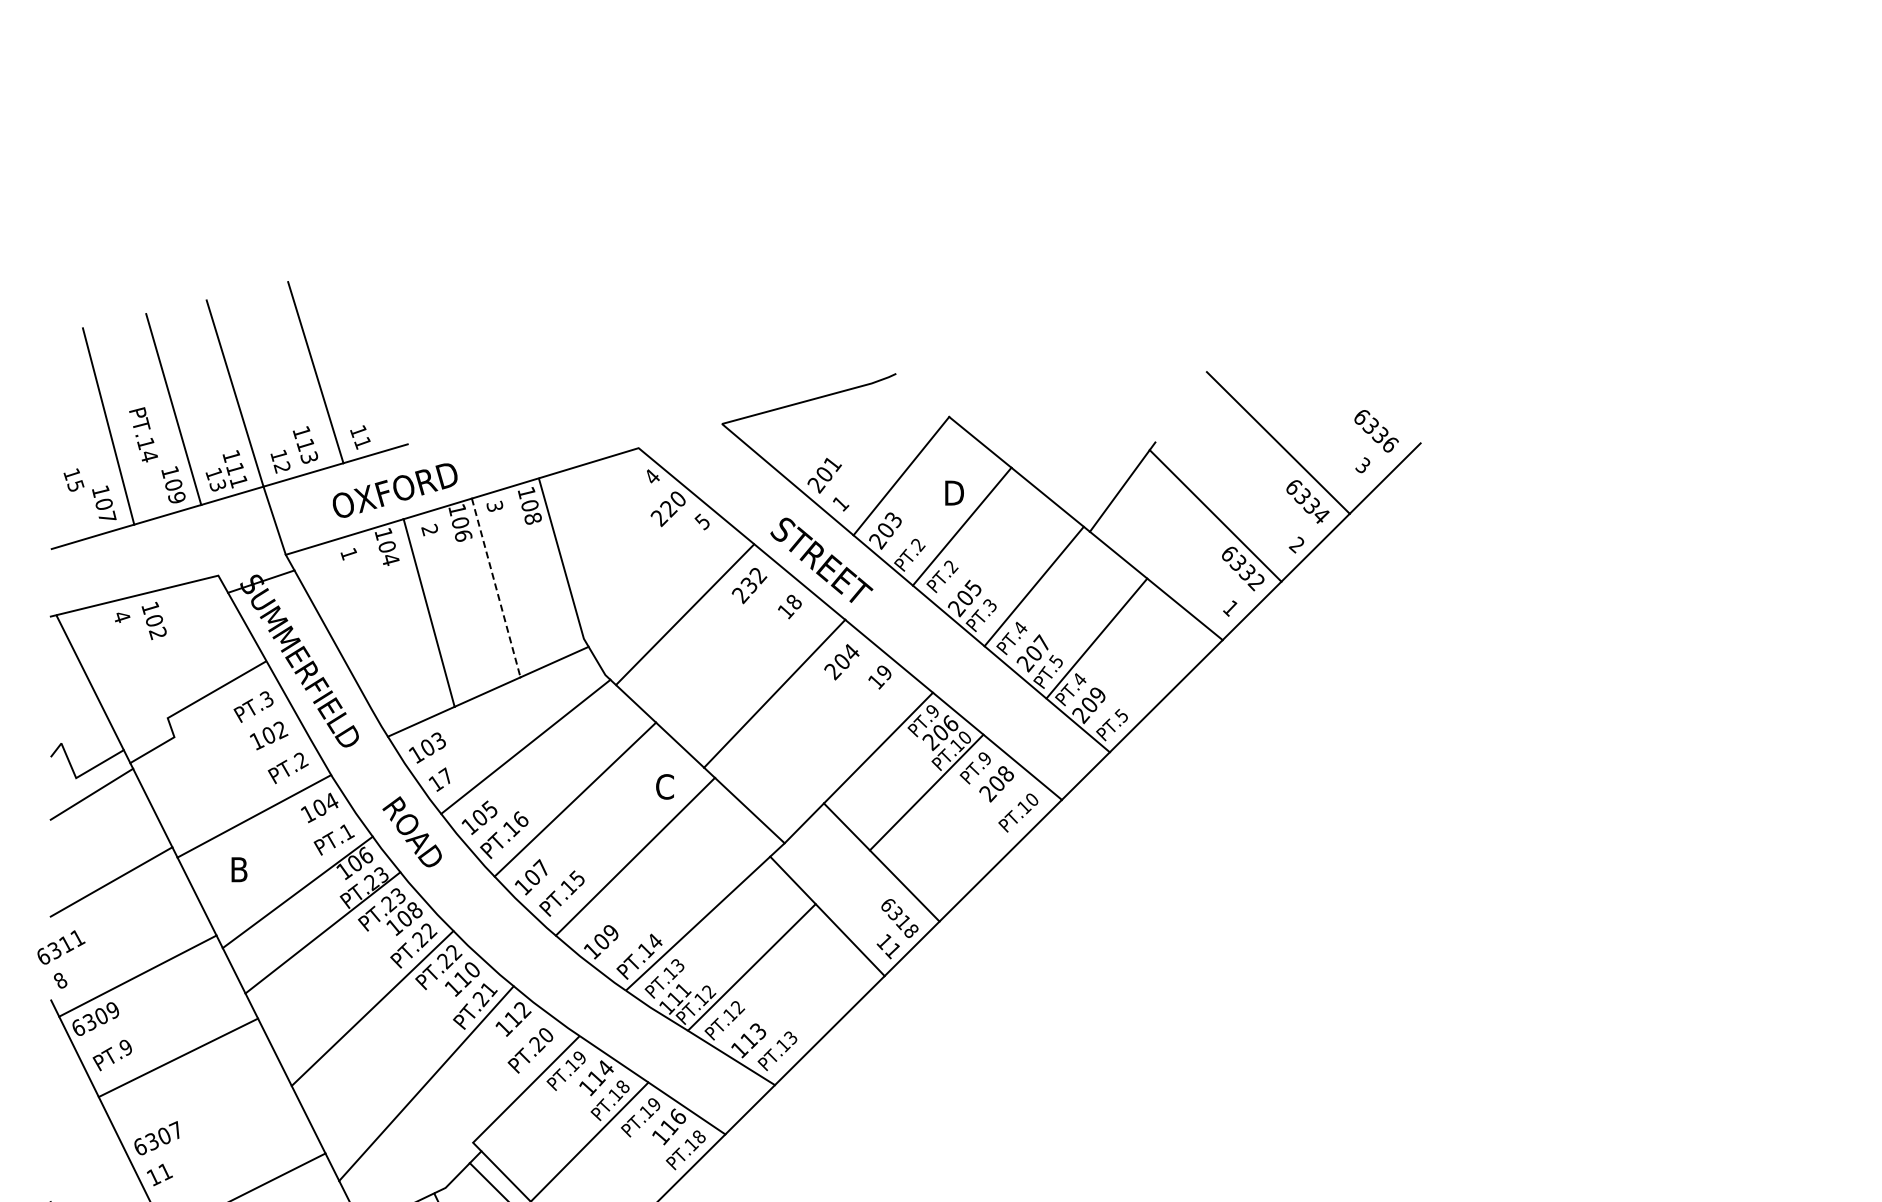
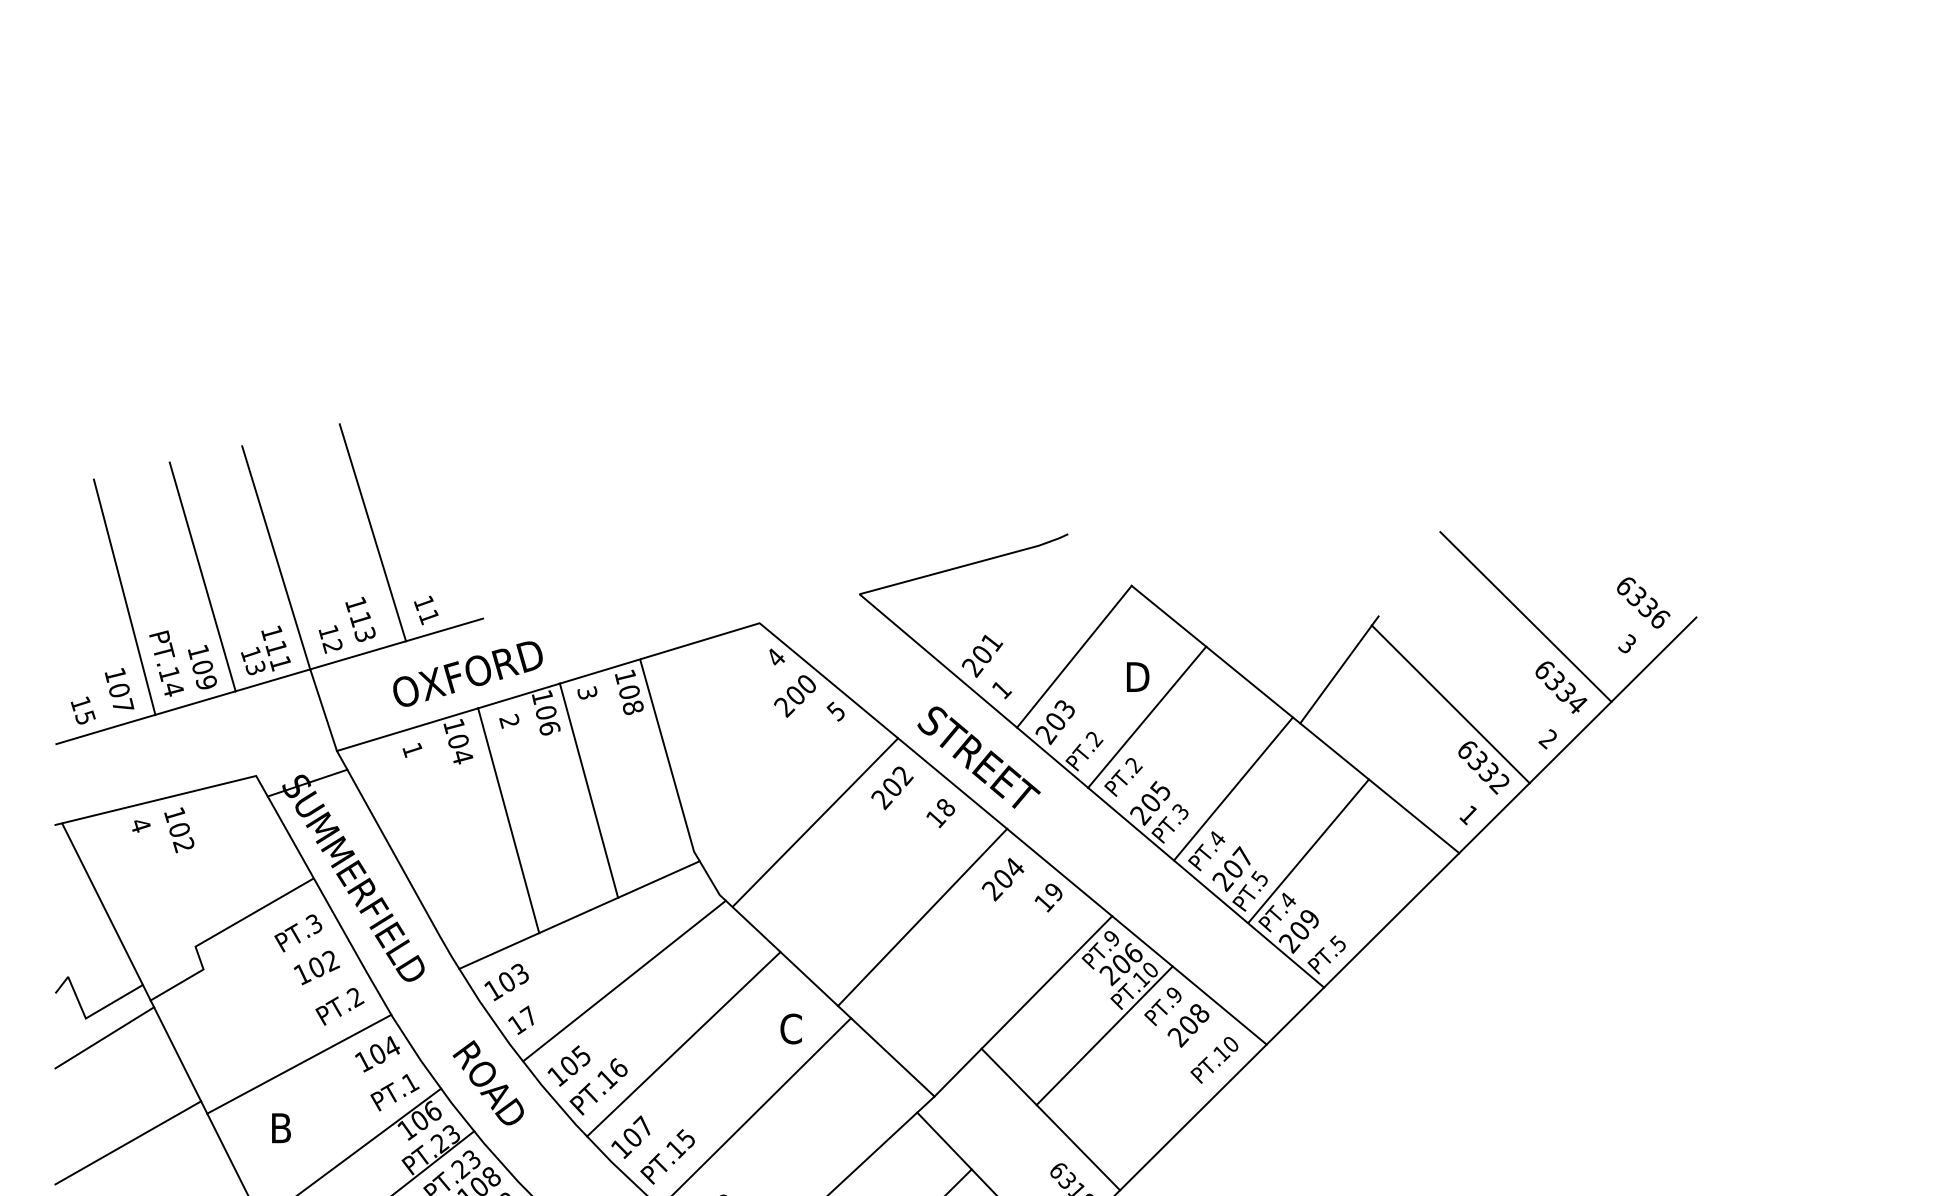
text: (143, 434) -> (166, 663), moved
text: (73, 479) -> (82, 709), moved
text: (668, 509) -> (795, 696), 220 -> 200
text: (748, 585) -> (891, 787), 232 -> 202
line: (496, 587) -> (589, 790), dashed -> solid

